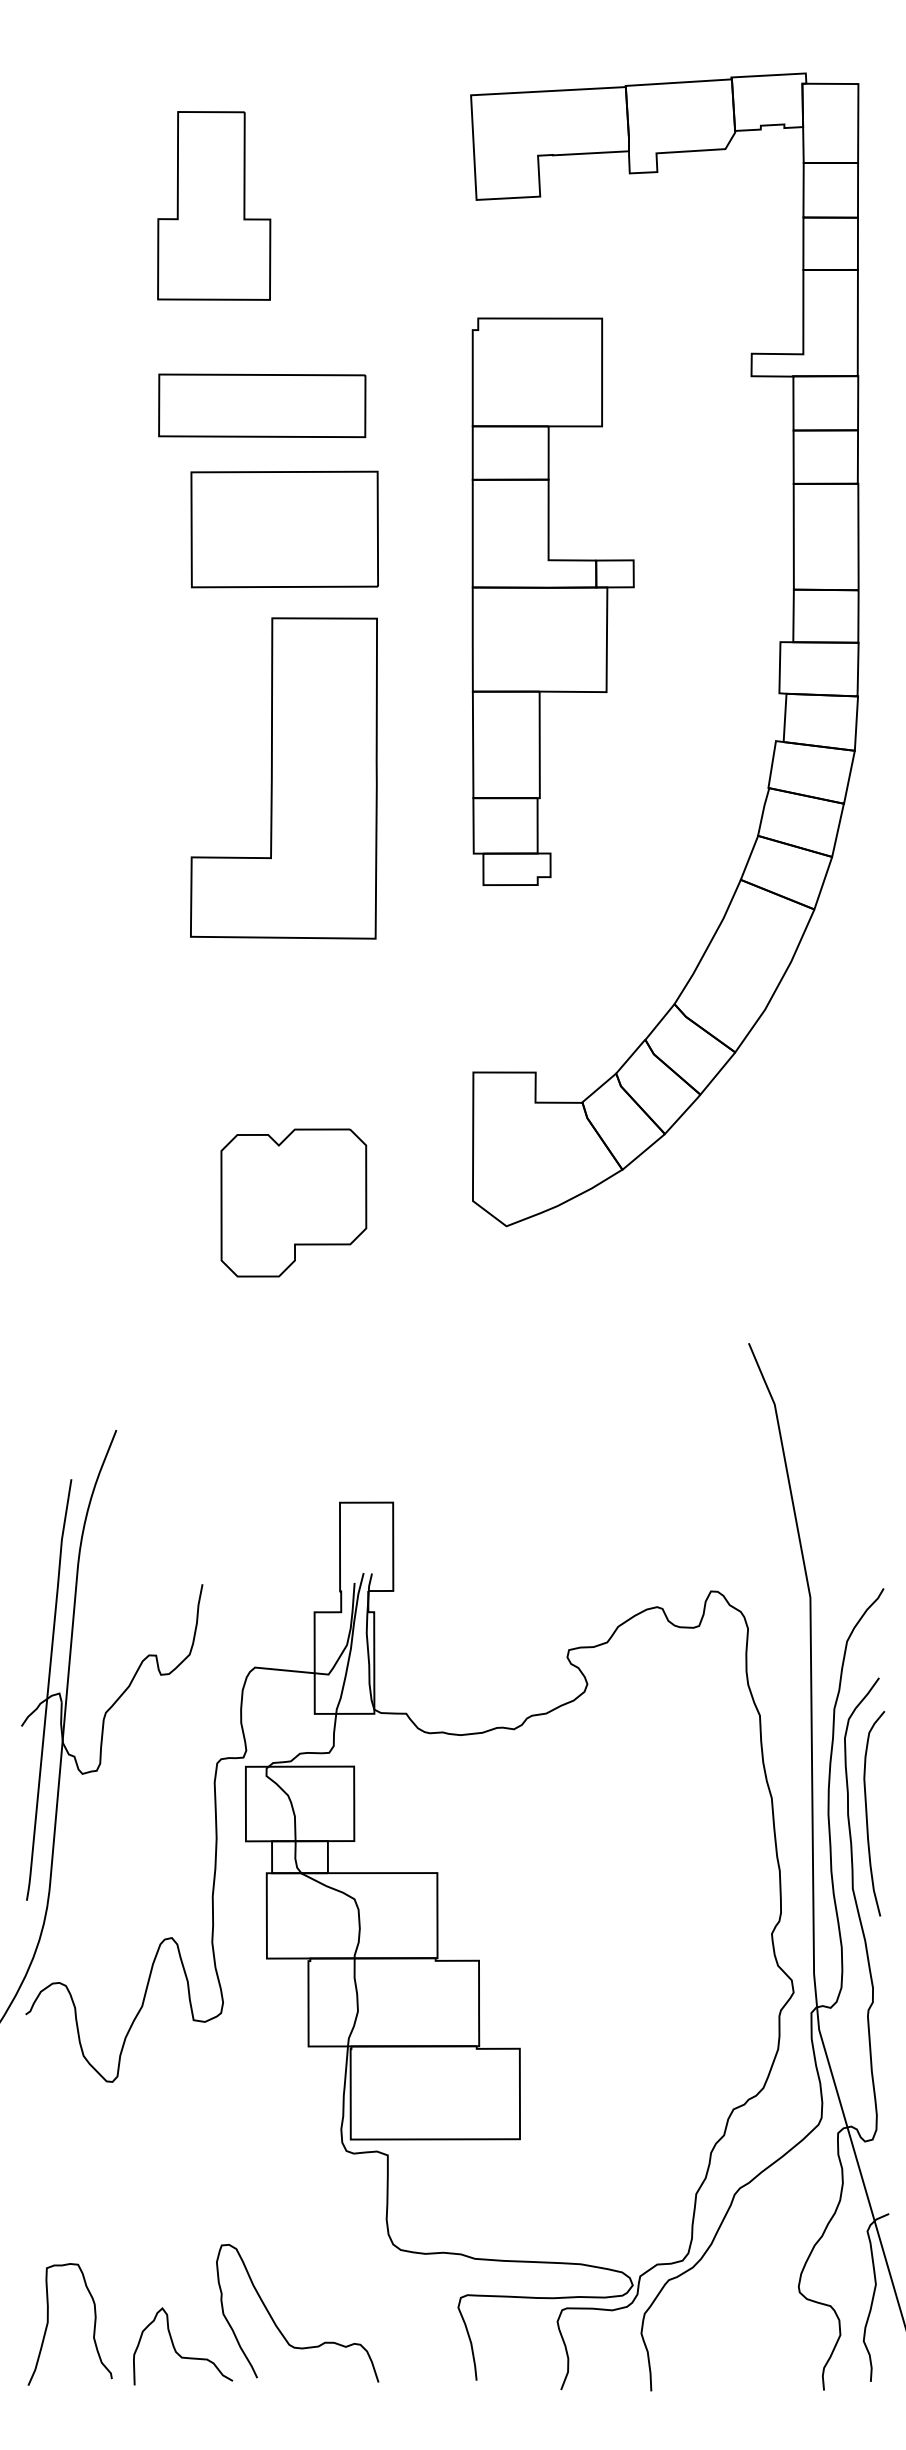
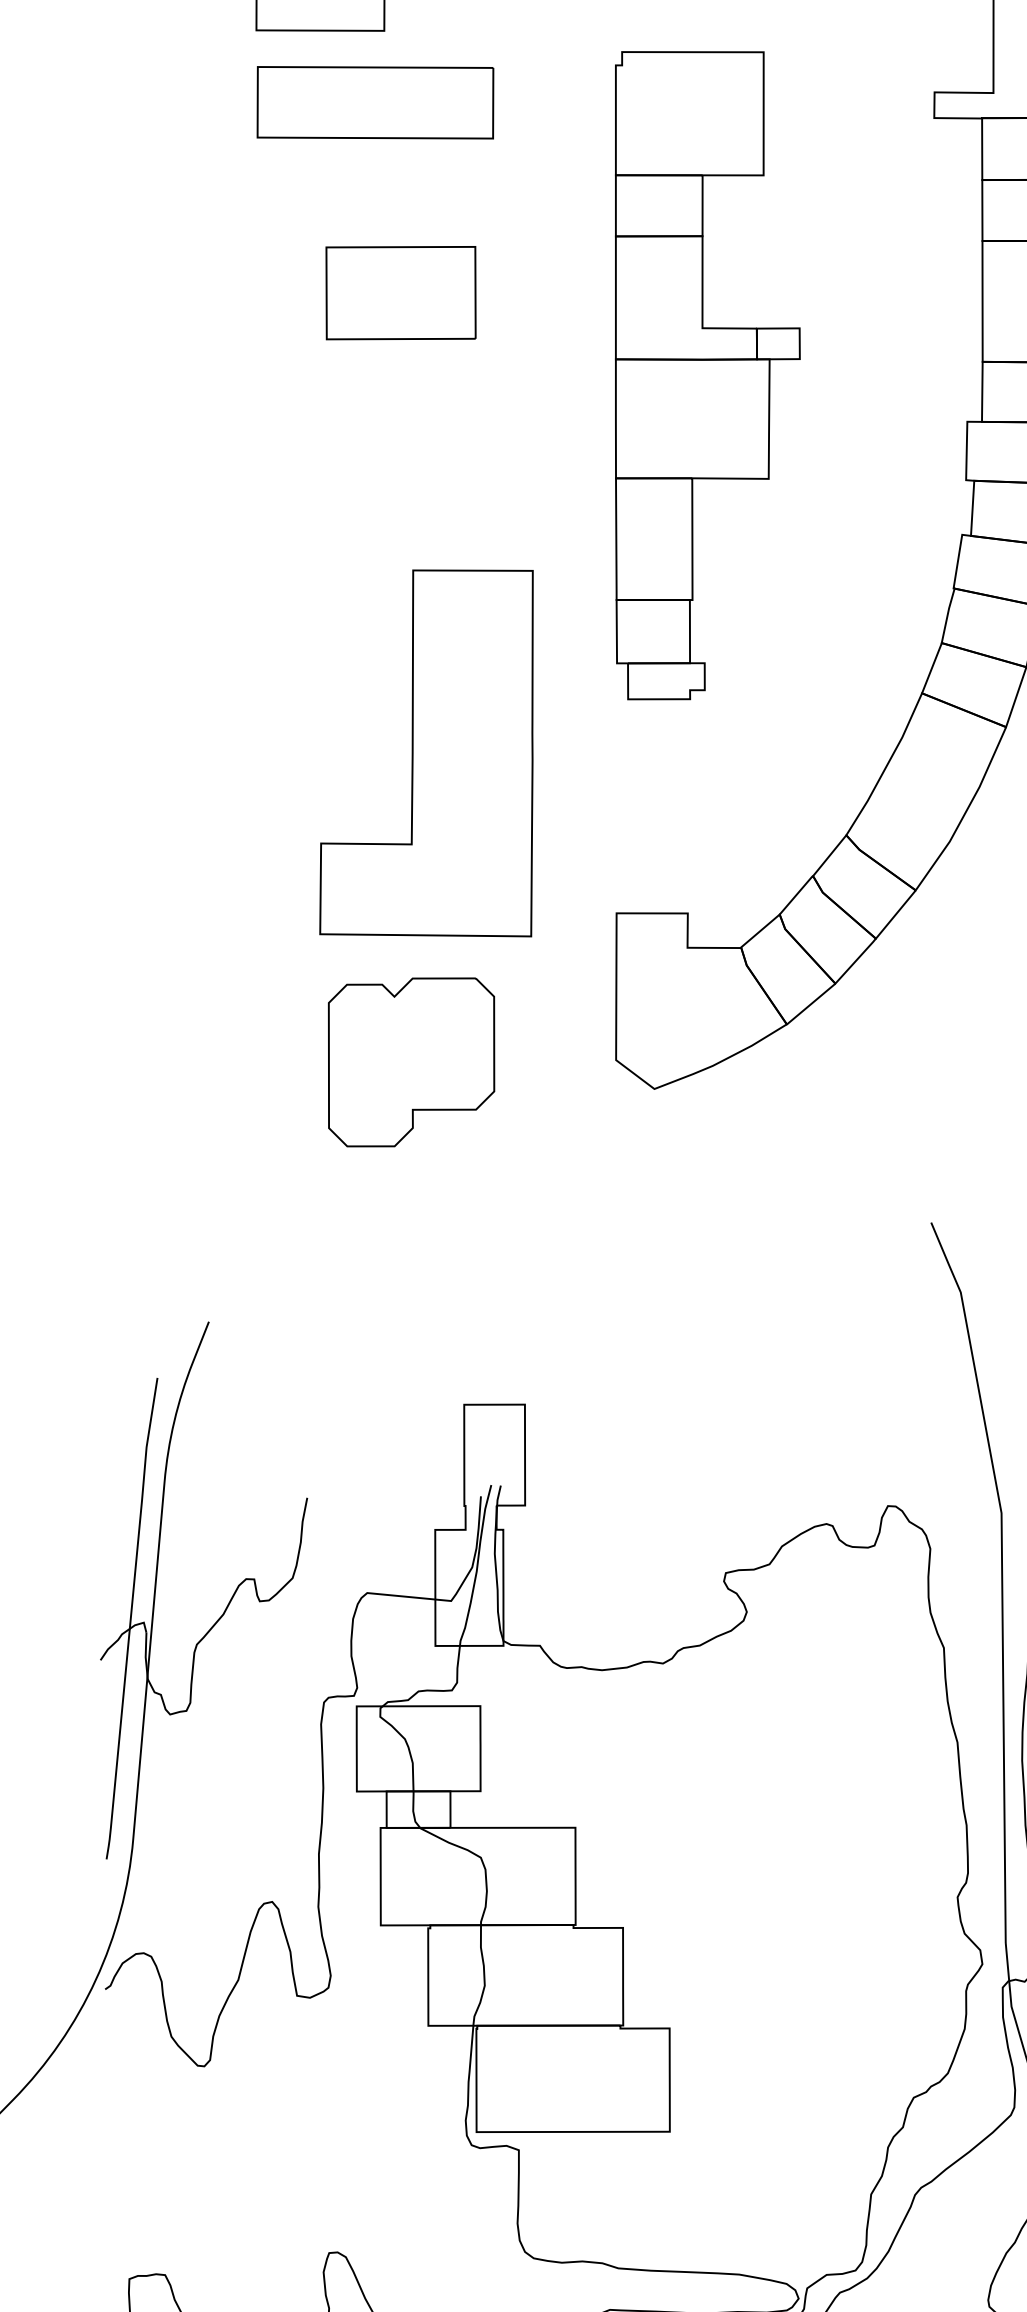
part: (262, 405) -> (375, 102), moved
part: (284, 529) -> (400, 293), size x0.7
part: (283, 778) -> (425, 753), moved

